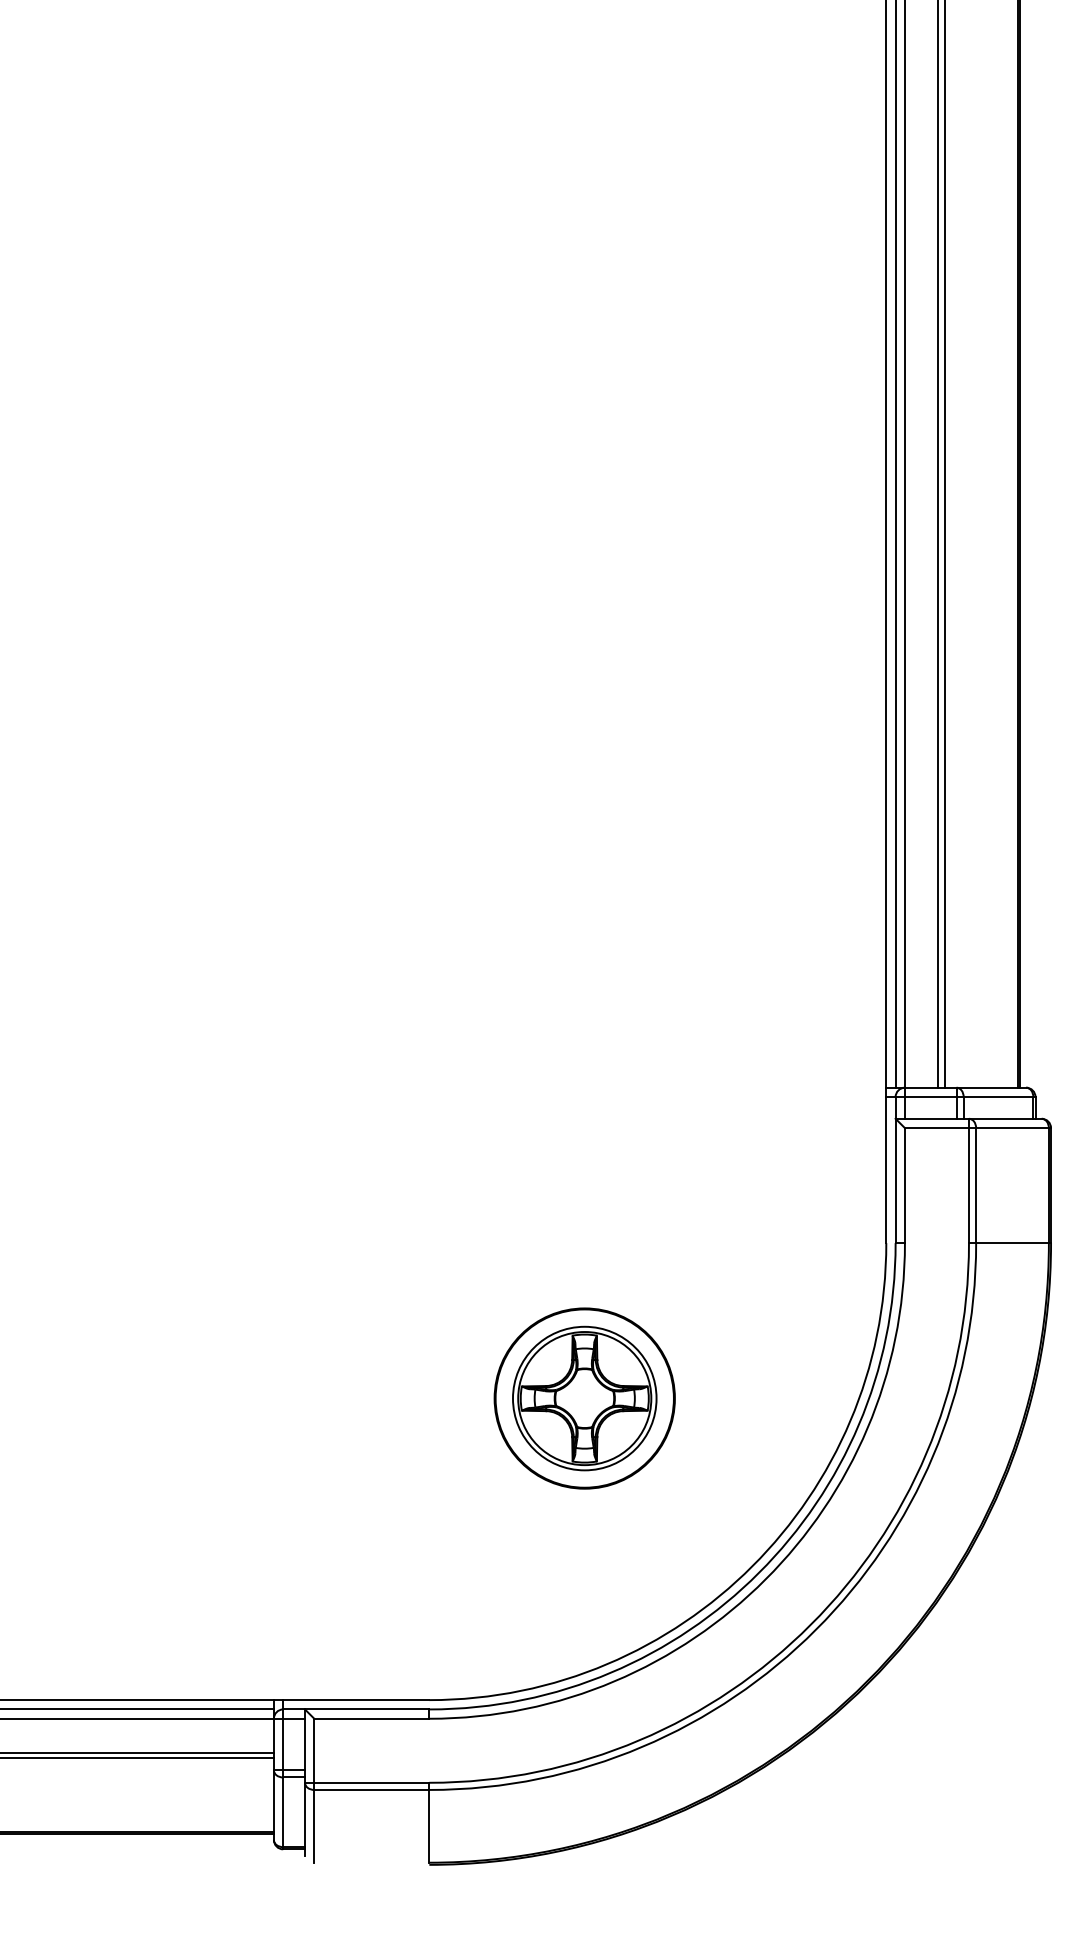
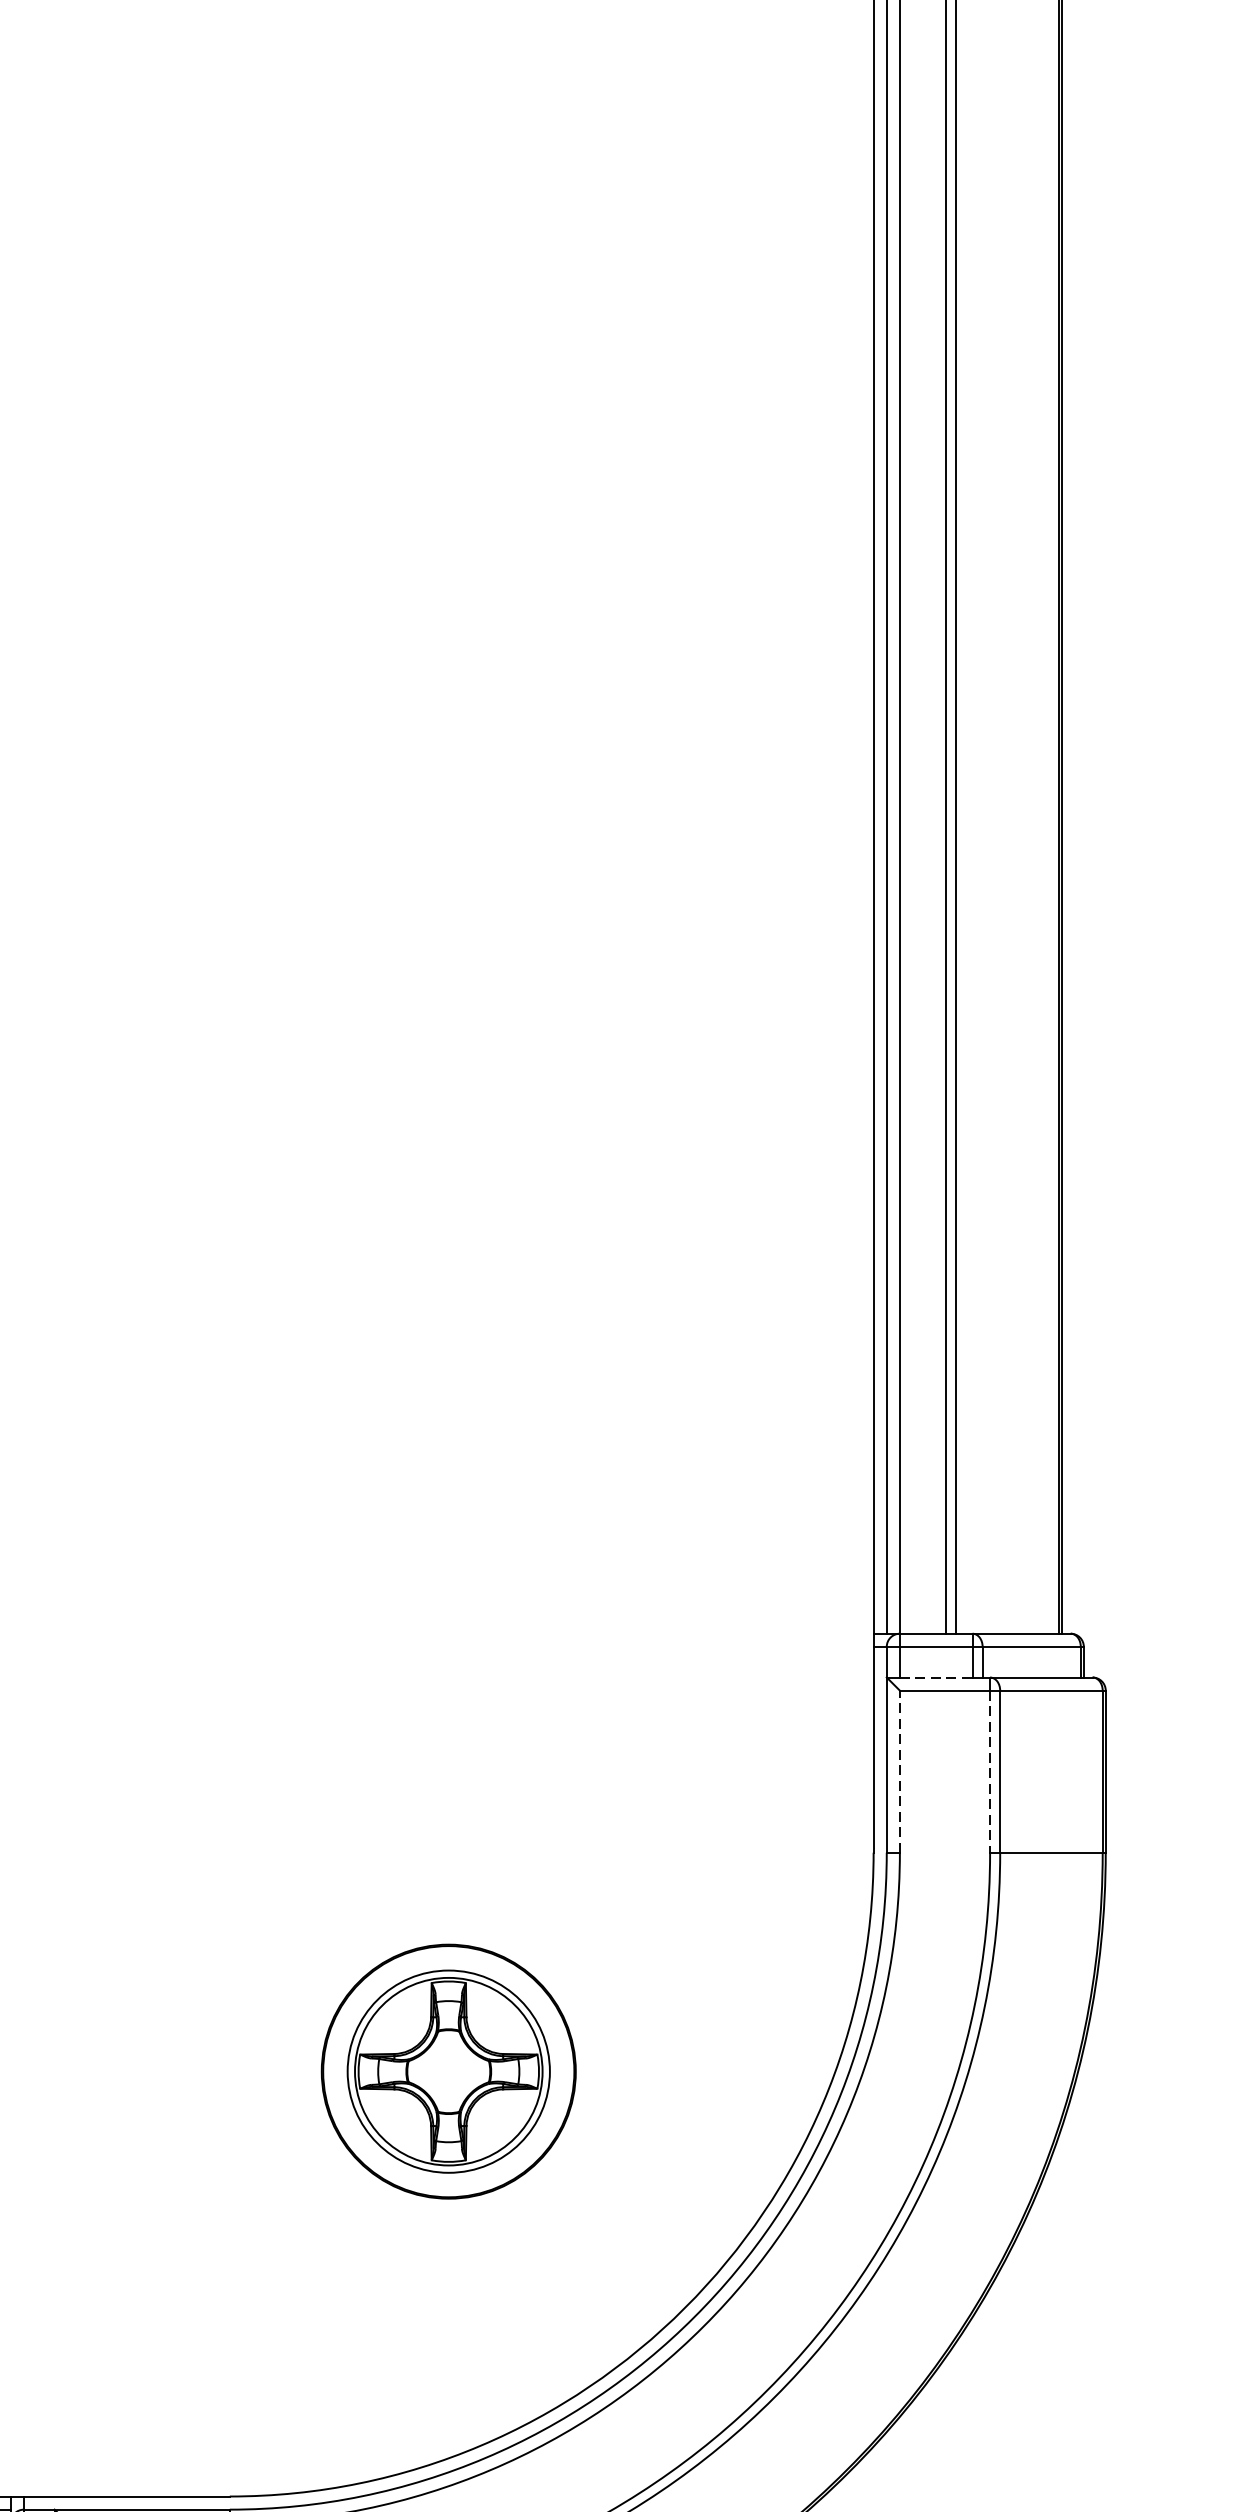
line: (930, 1118) -> (935, 1677), solid -> dashed
line: (904, 1185) -> (899, 1771), solid -> dashed
line: (968, 1185) -> (989, 1771), solid -> dashed

